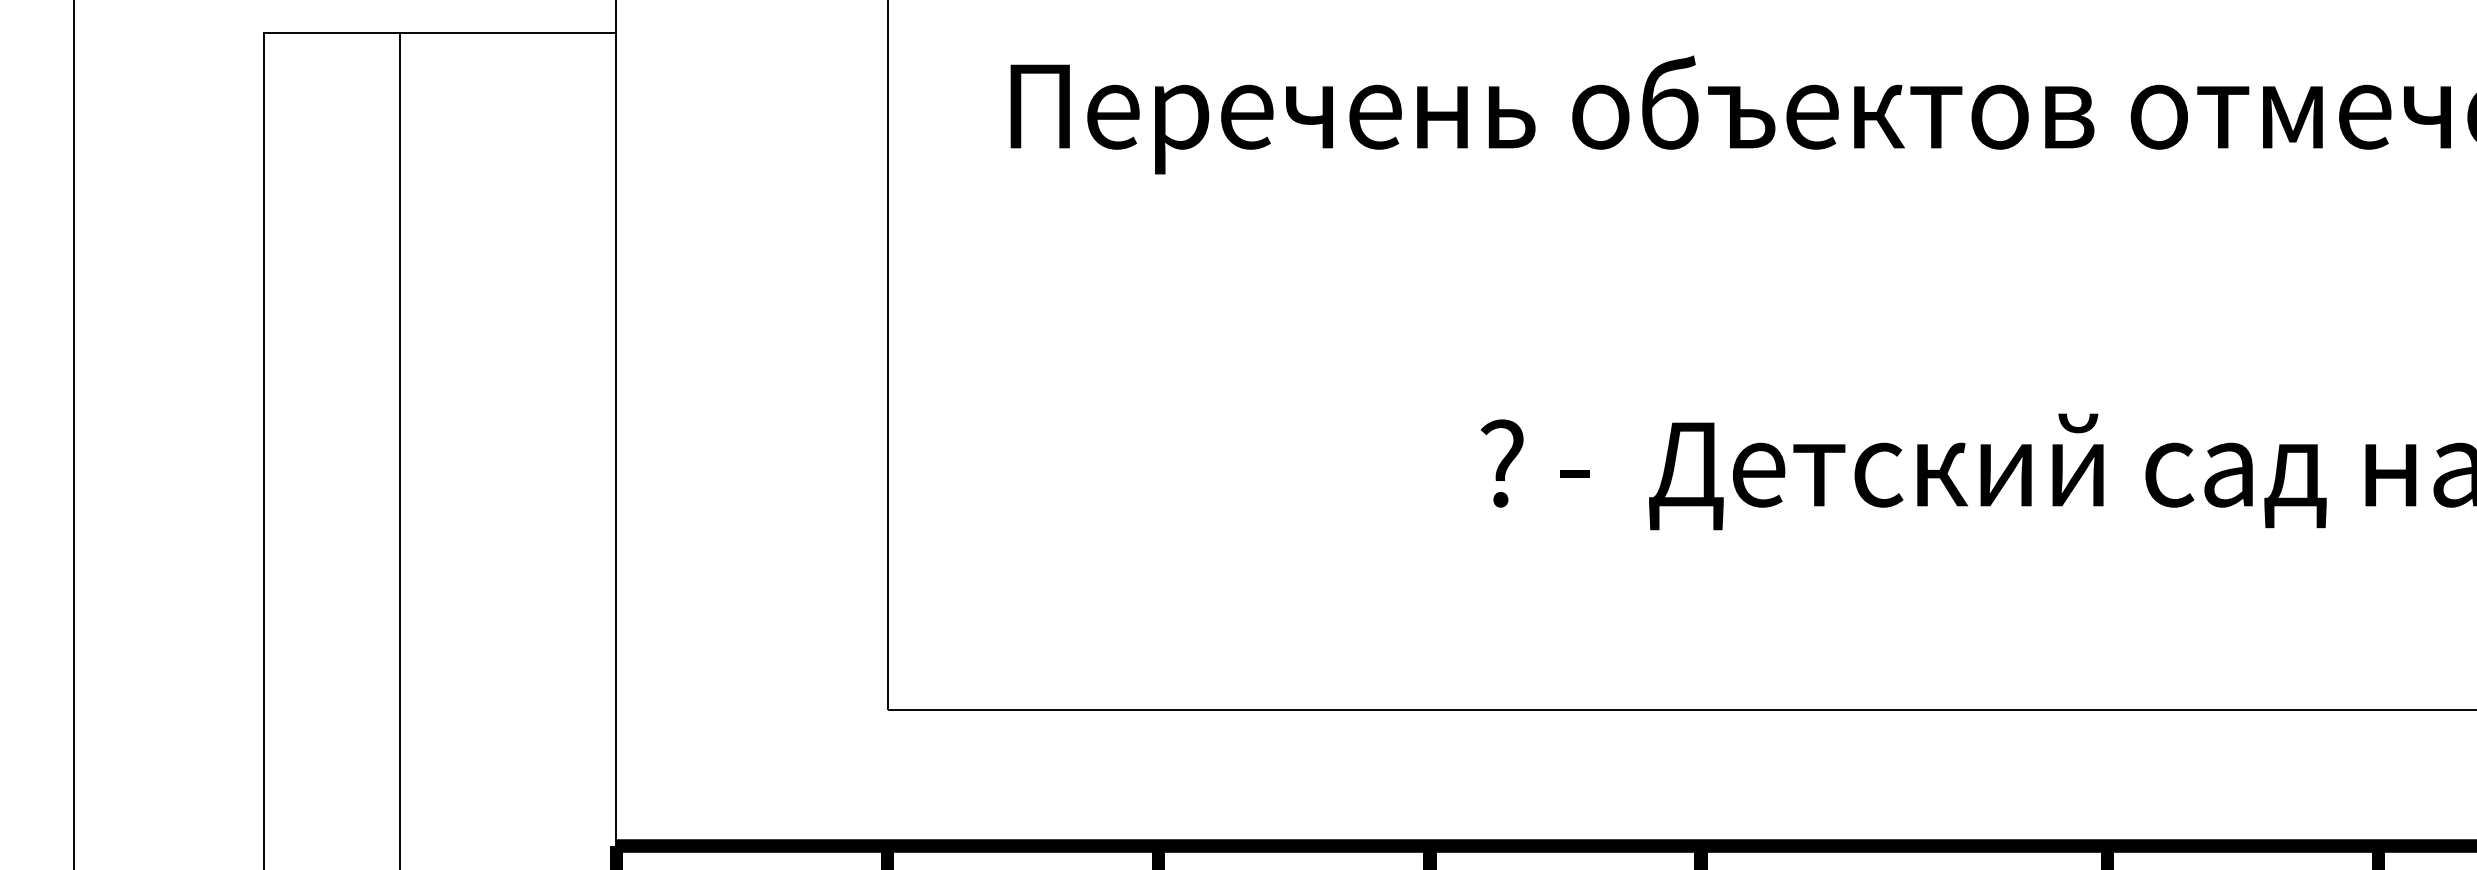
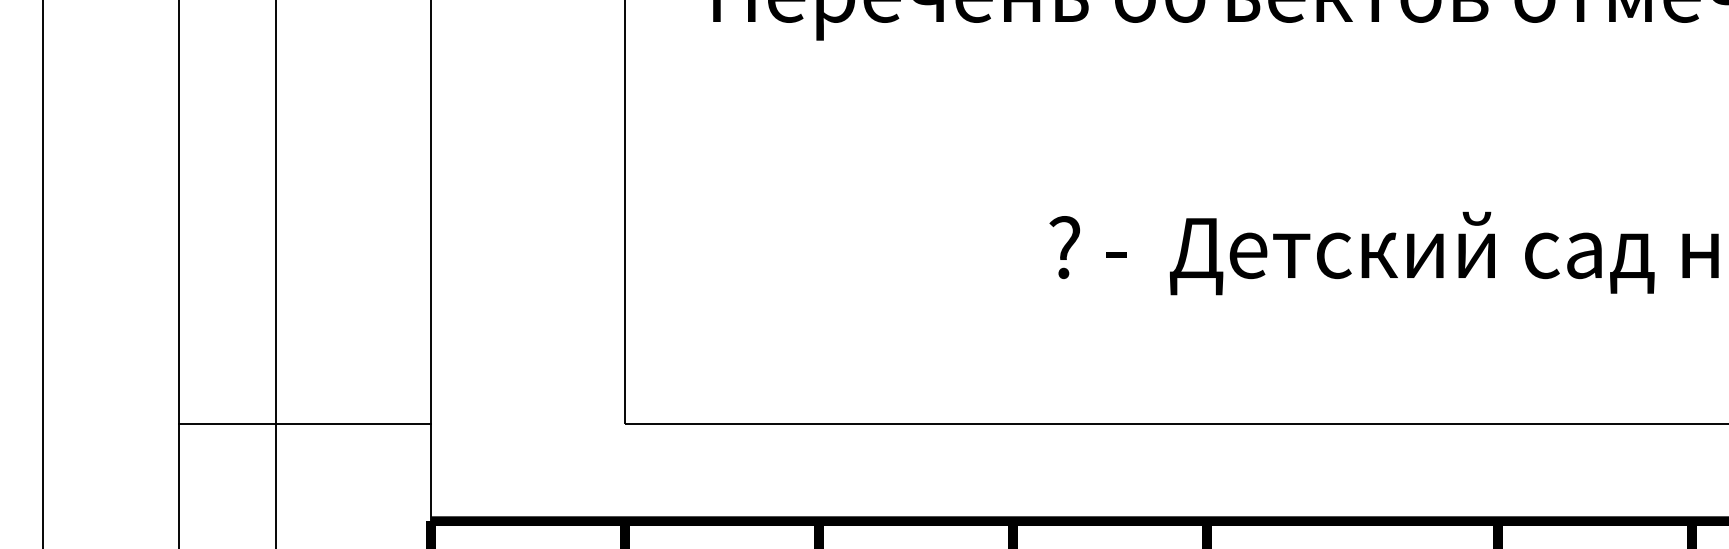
line: (440, 710) -> (305, 424), added

